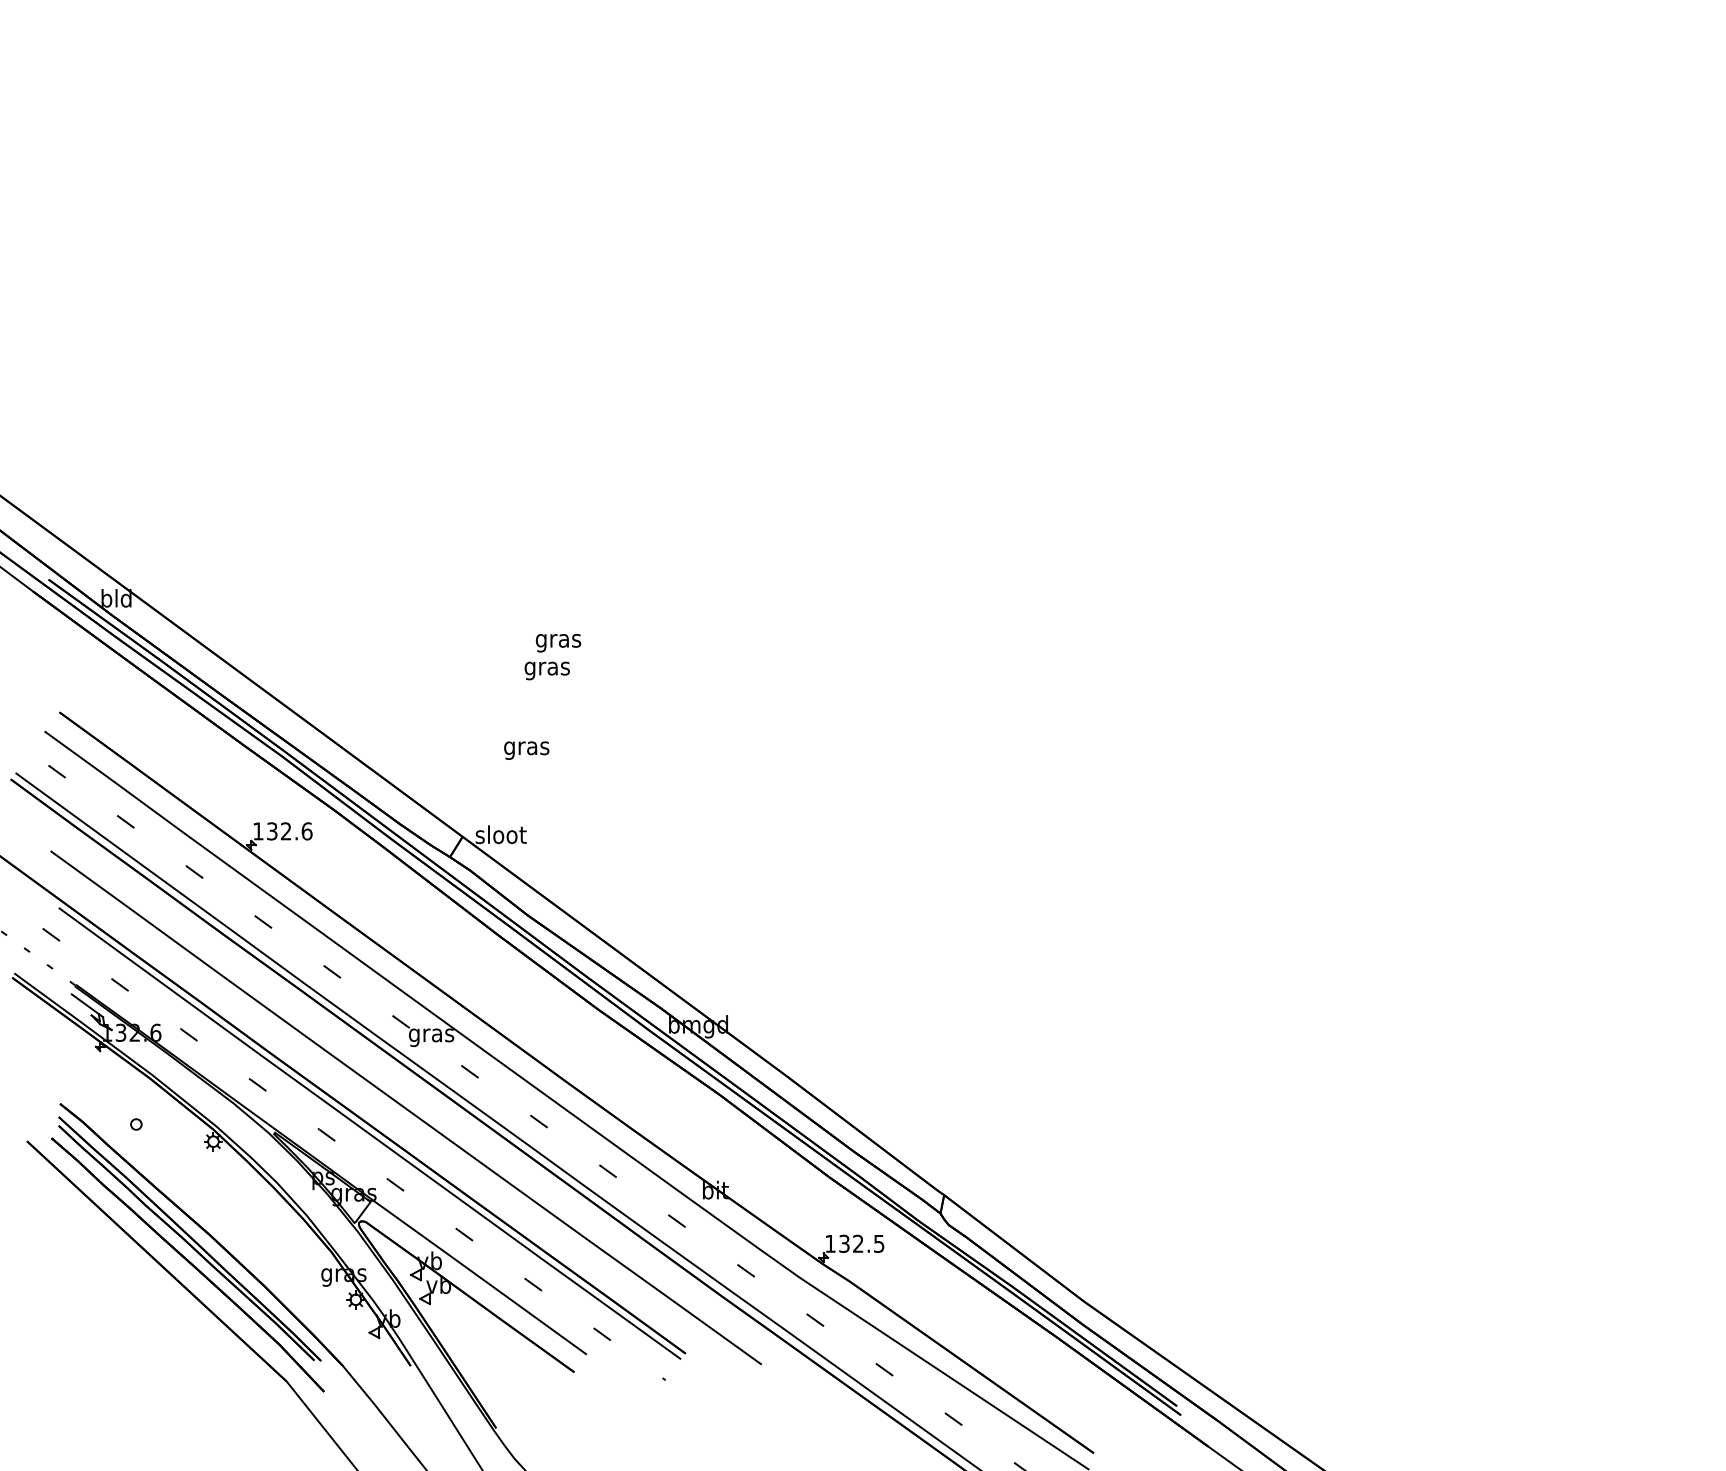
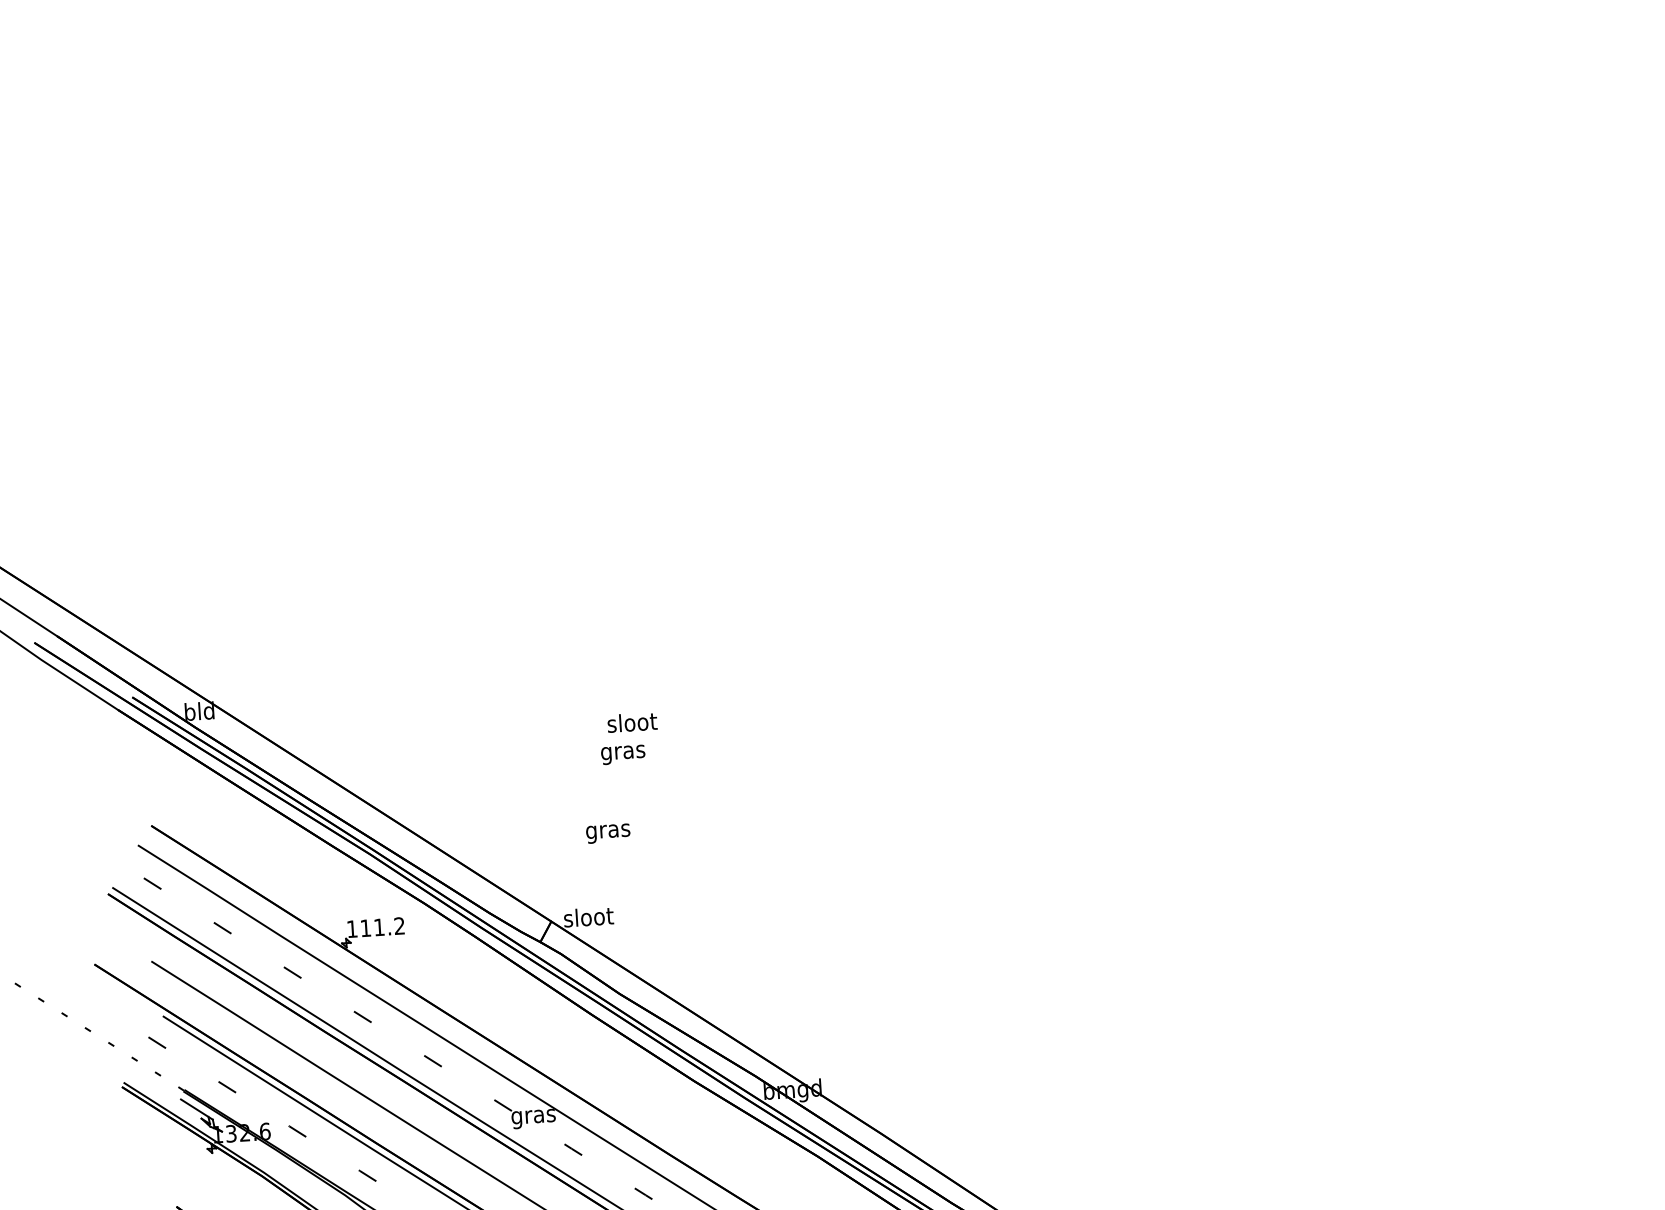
text: (558, 640) -> (632, 724), gras -> sloot
text: (289, 831) -> (382, 927), 132.6 -> 111.2

